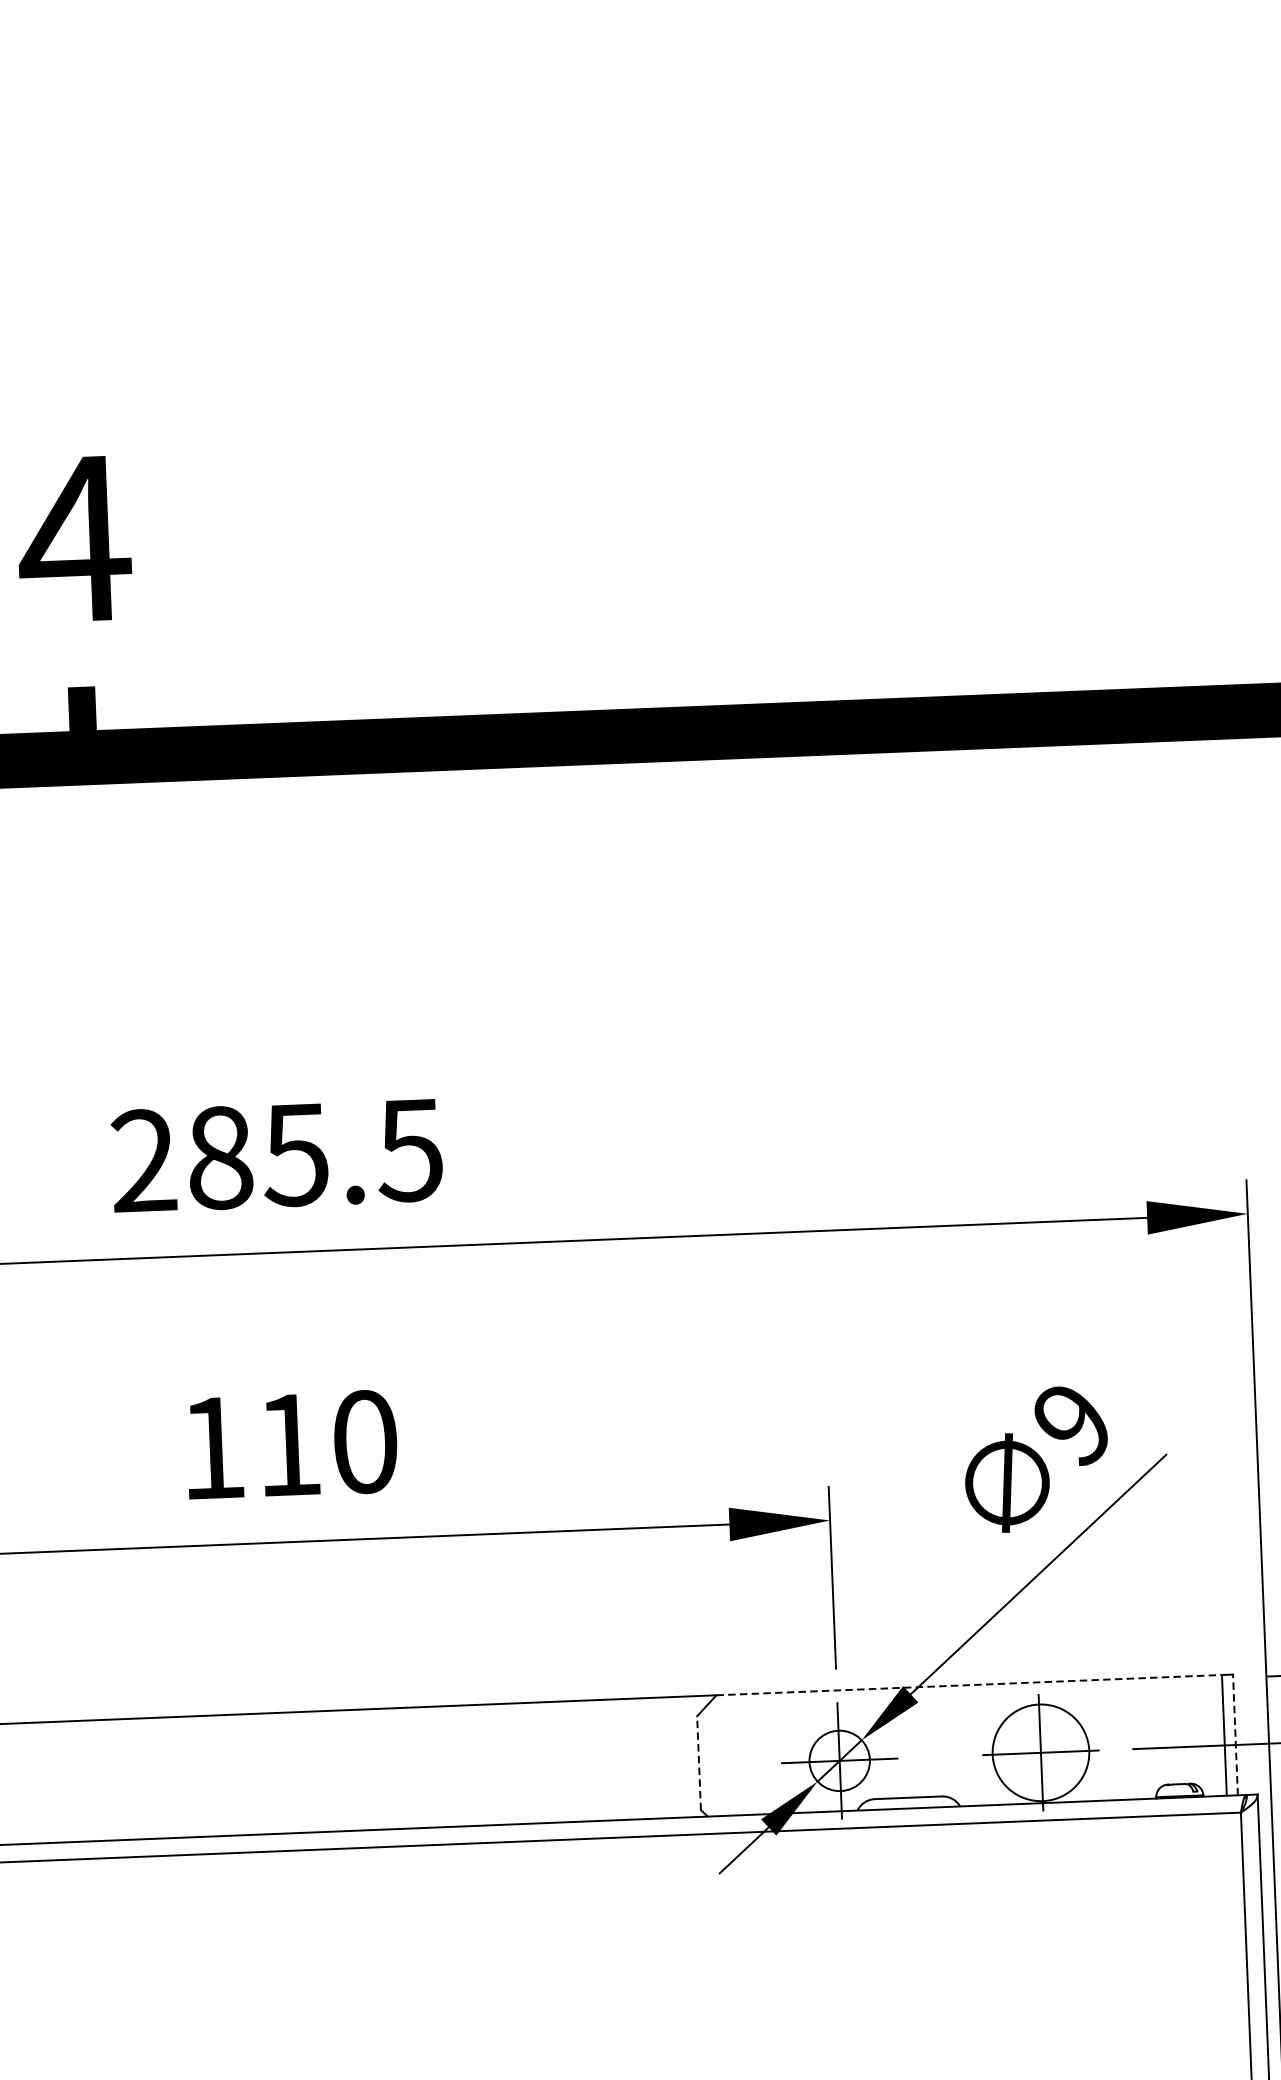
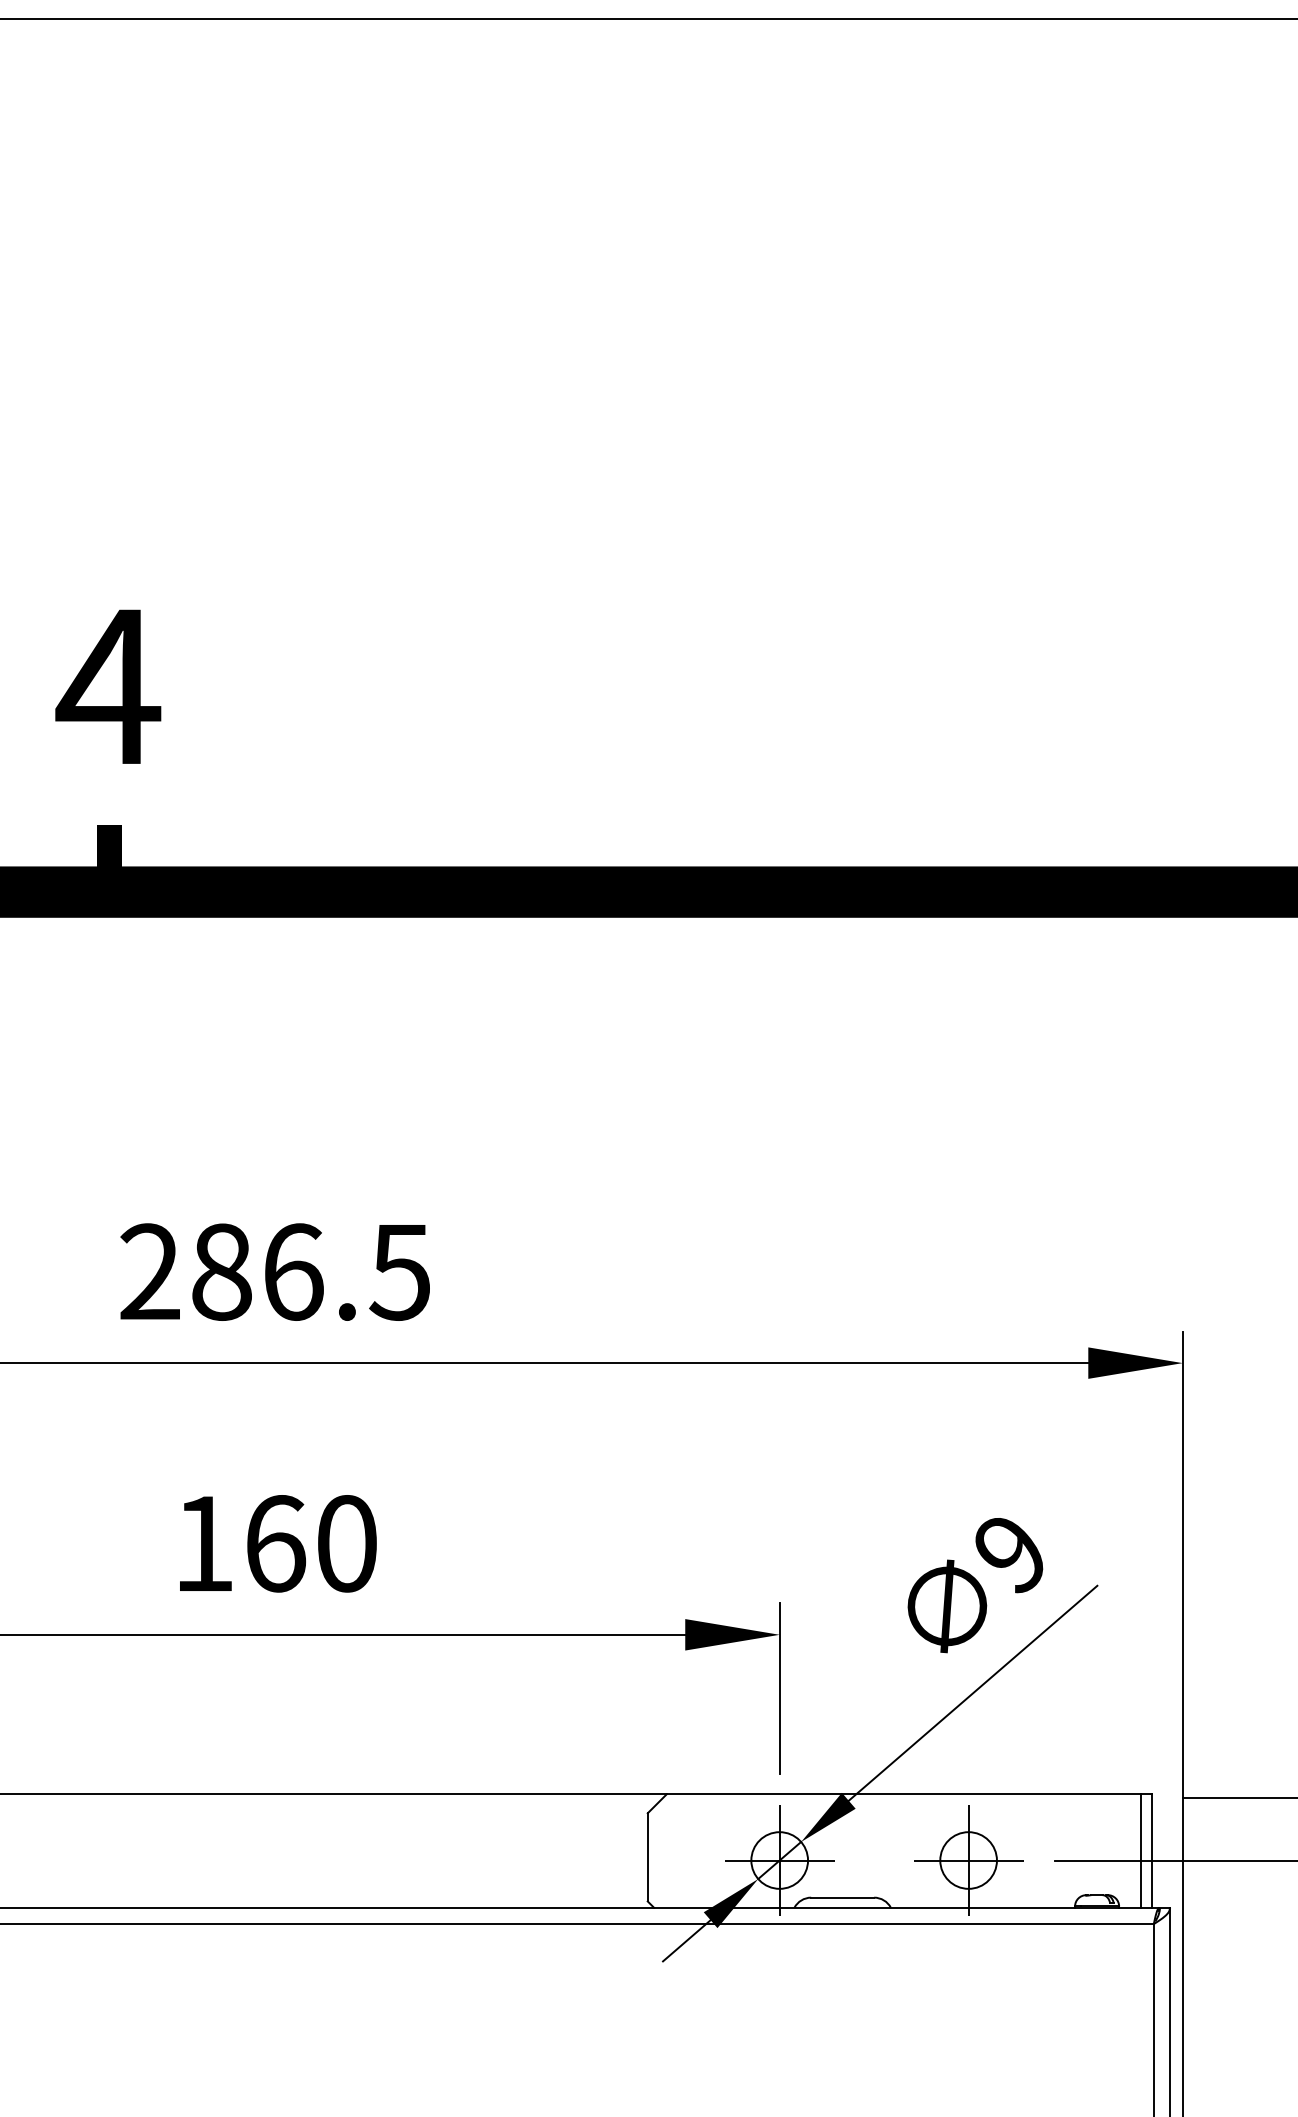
text: (295, 1154) -> (292, 1271), 285.5 -> 286.5
text: (290, 1444) -> (276, 1543), 110 -> 160
line: (969, 1685) -> (904, 1794), dashed -> solid
line: (1235, 1735) -> (1151, 1851), dashed -> solid
circle: (1040, 1752) -> (968, 1860), size x0.62
line: (698, 1762) -> (647, 1856), dashed -> solid

